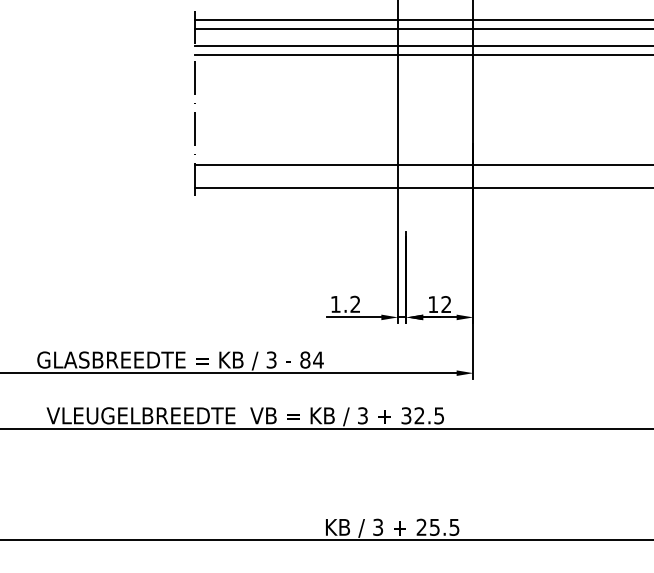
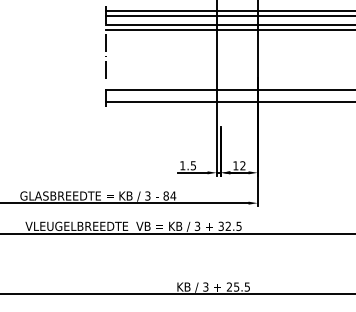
text: (353, 303) -> (192, 165), 1.2 -> 1.5

